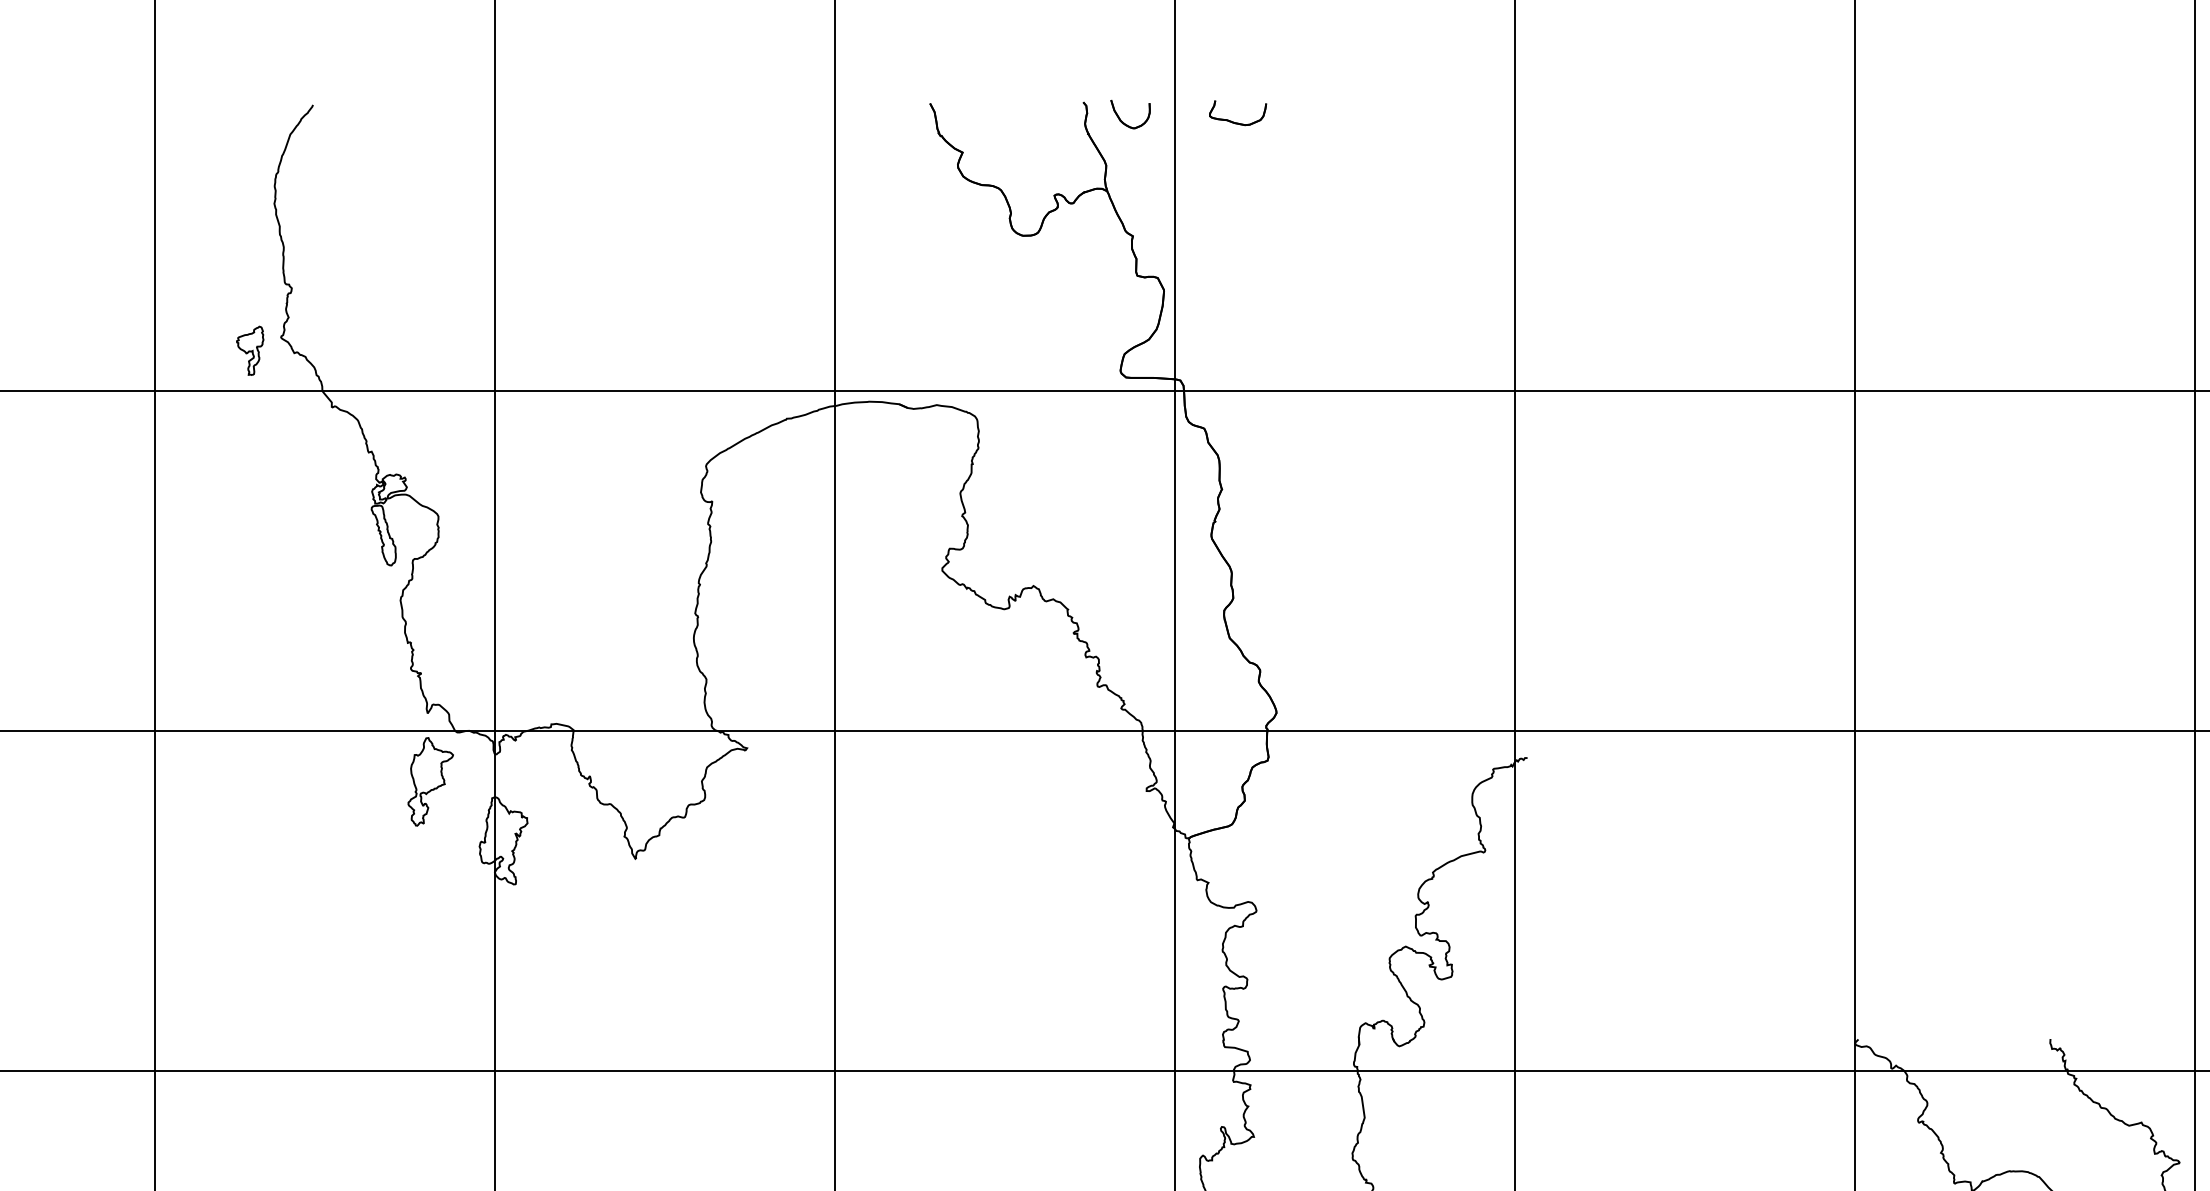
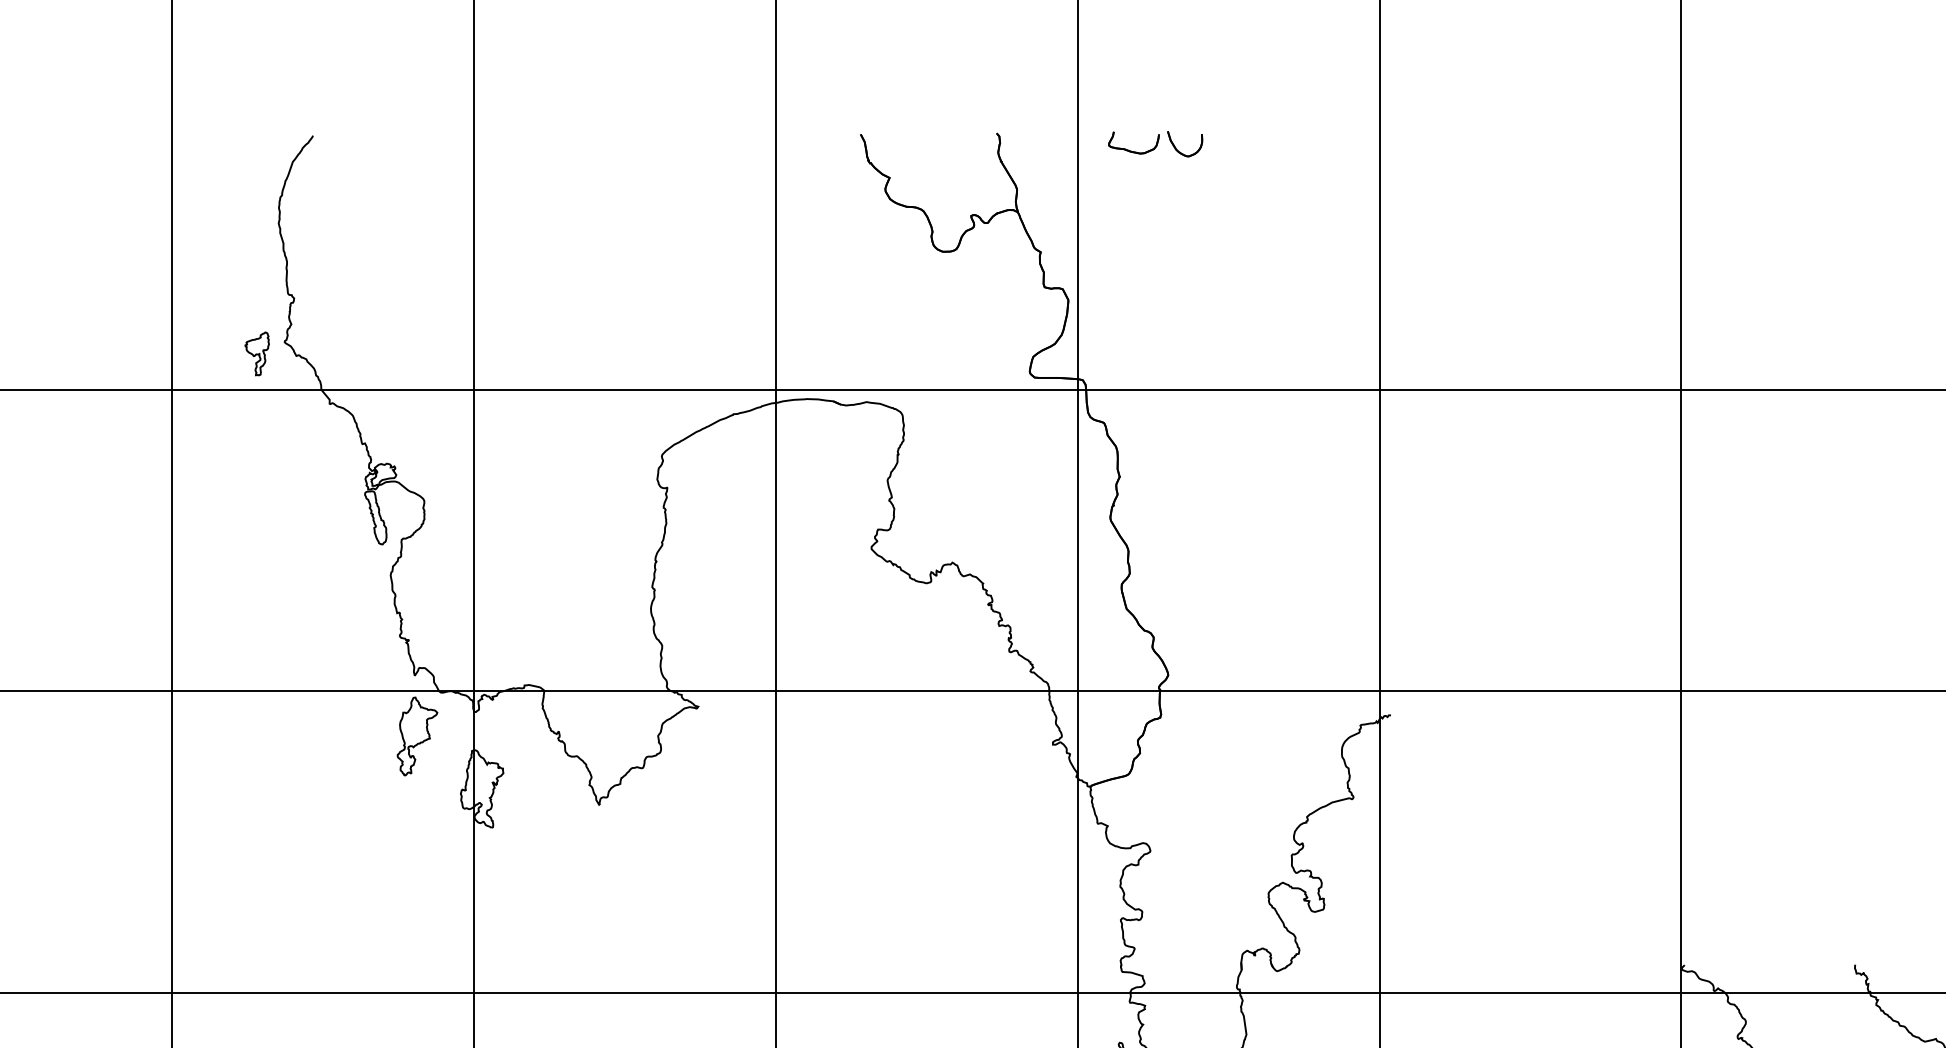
part: (1124, 122) -> (1179, 151), moved

